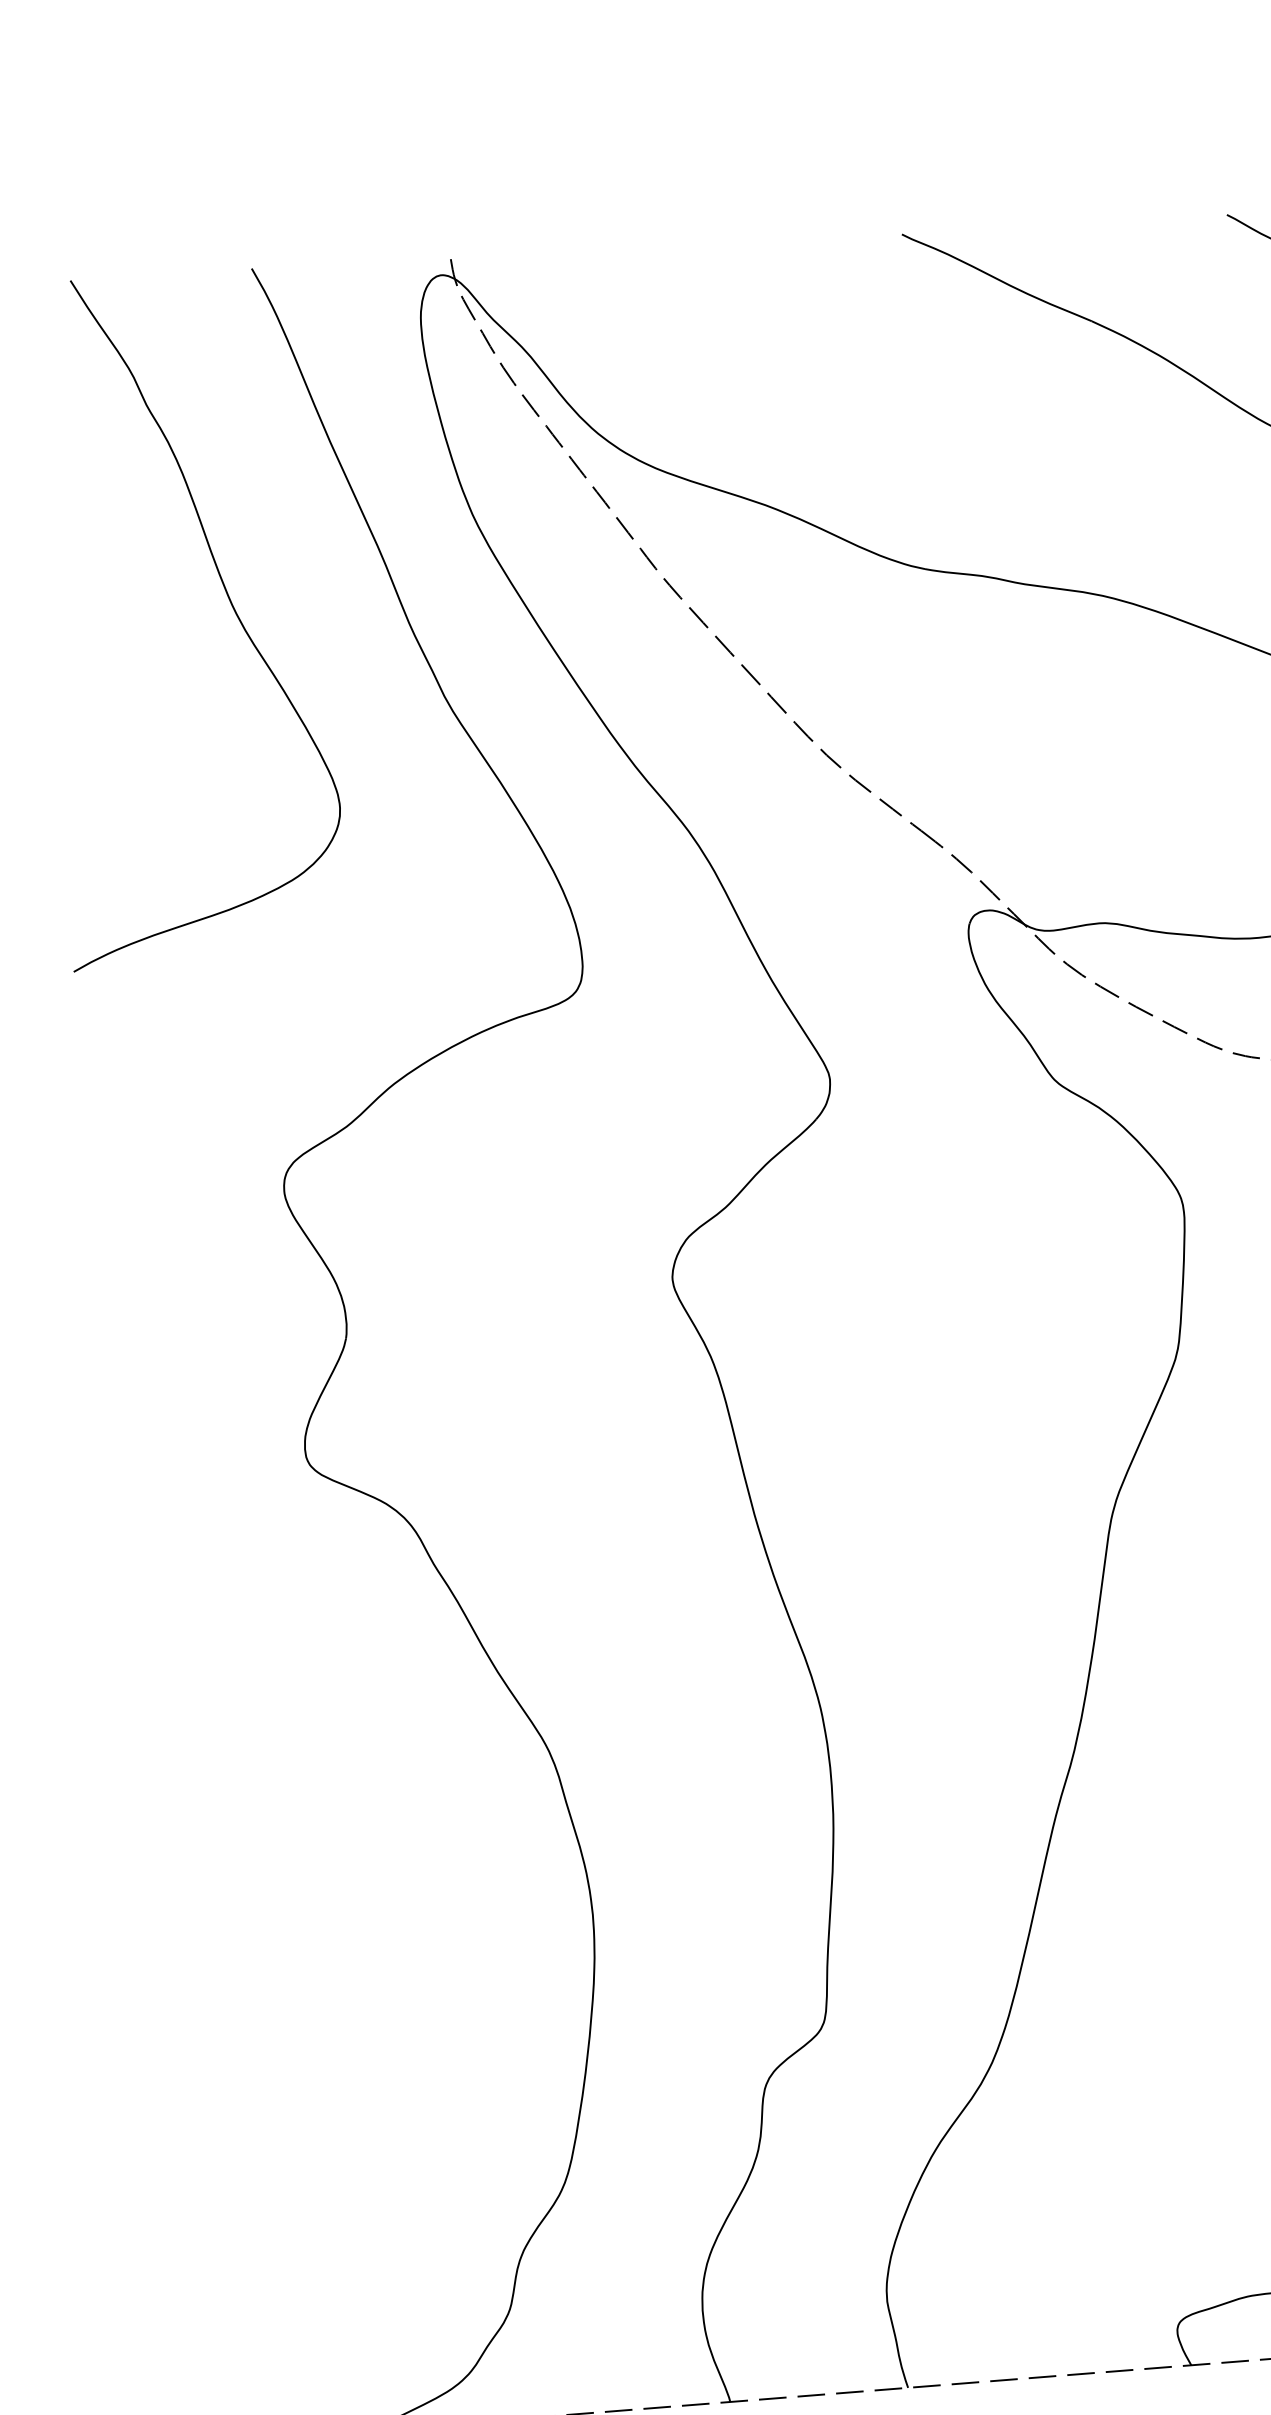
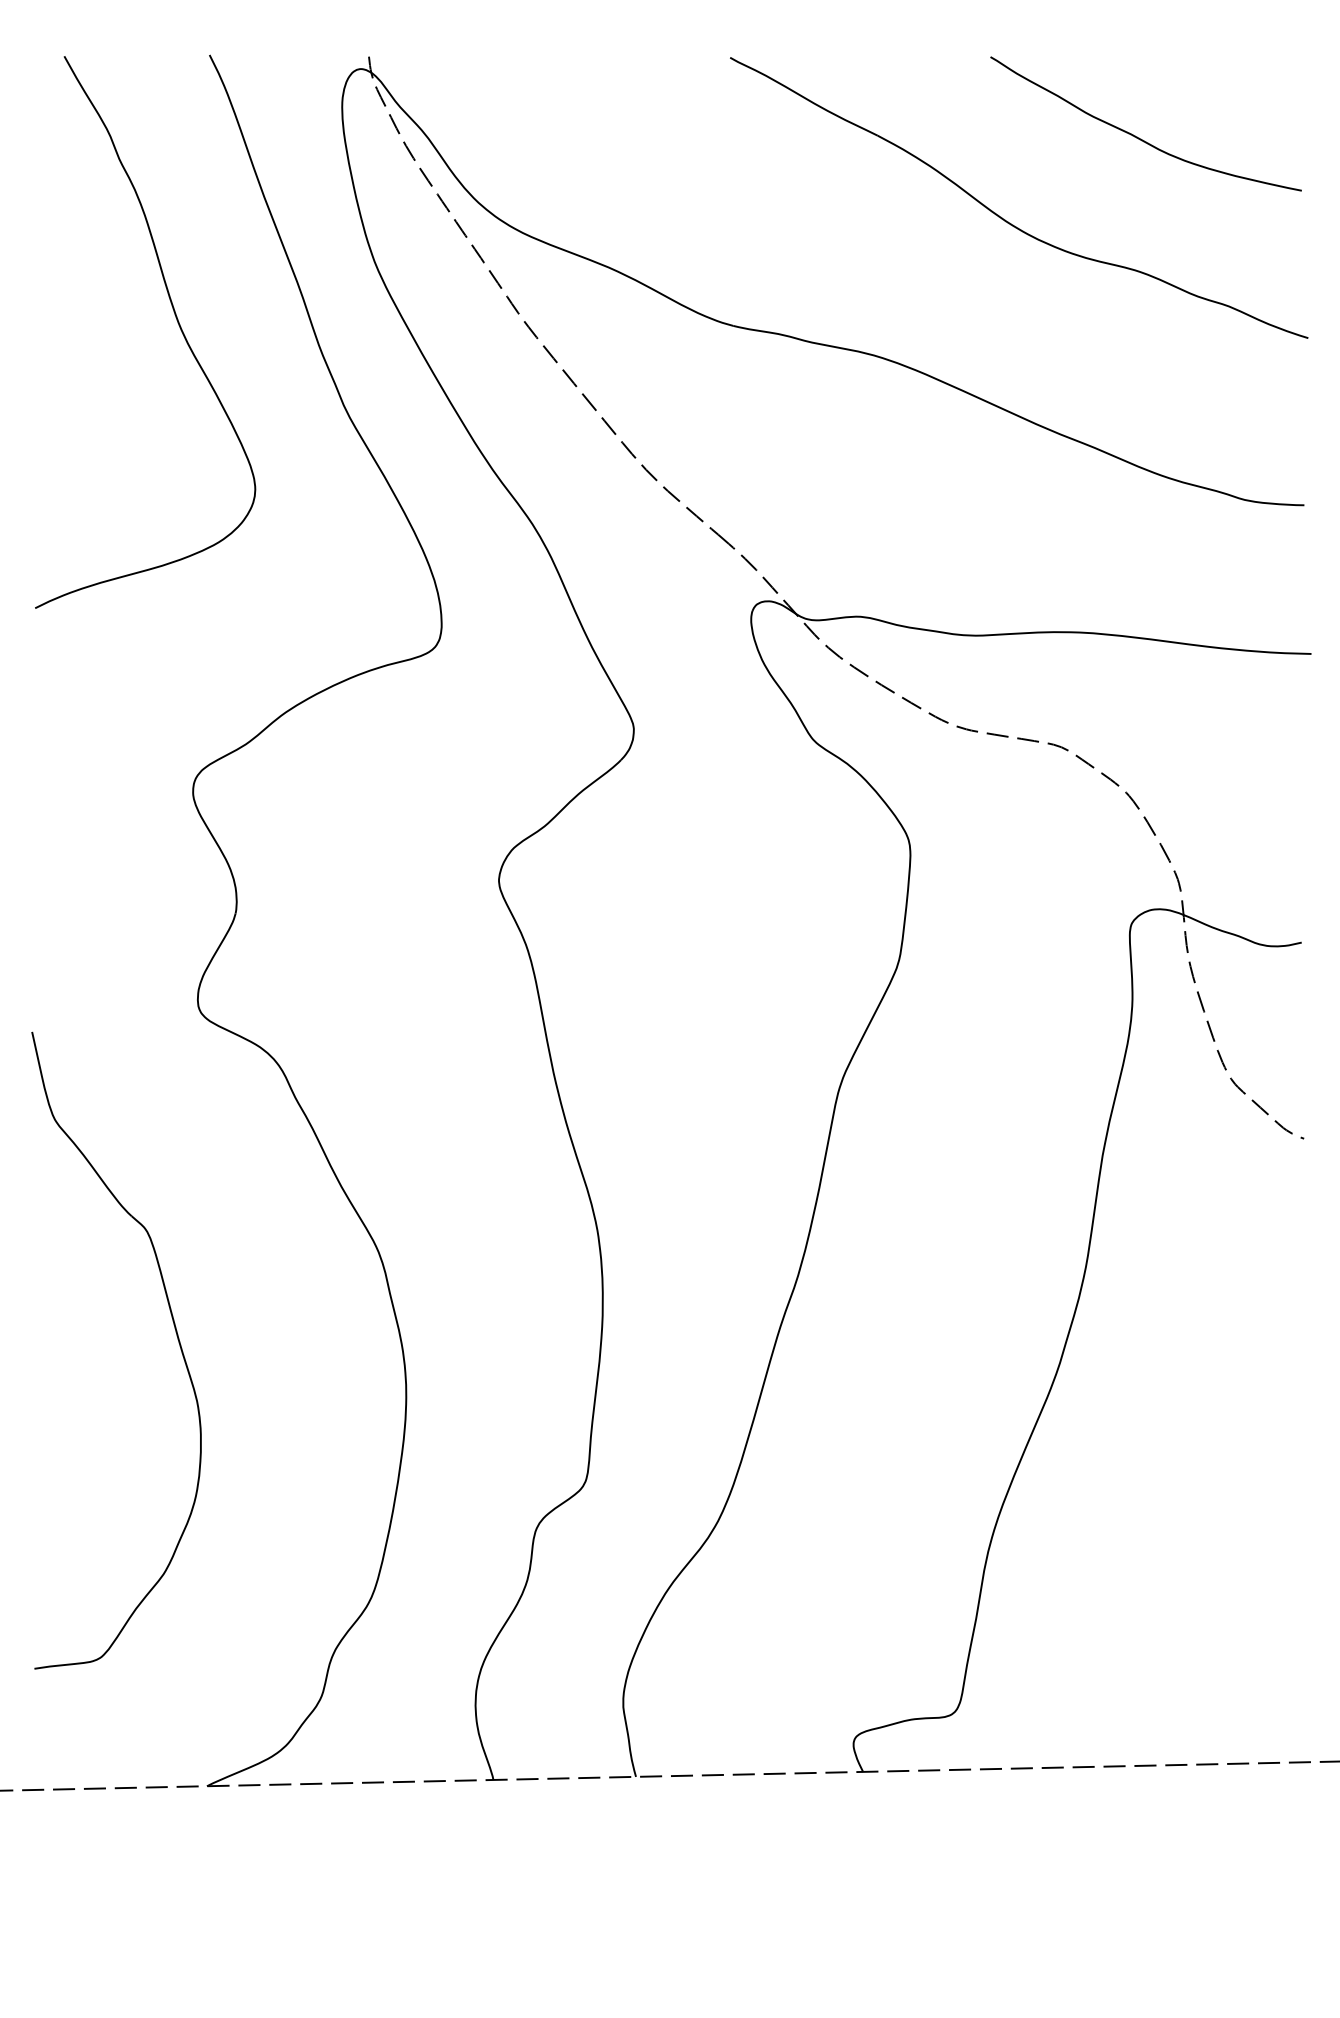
part: (302, 1871) -> (176, 1336), added

